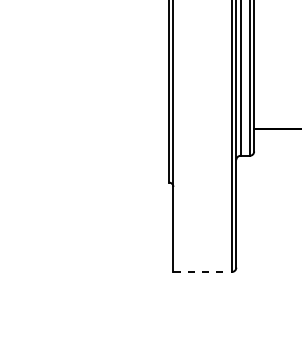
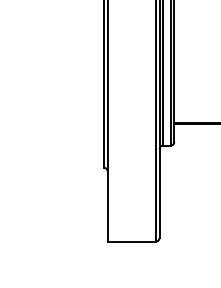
line: (203, 271) -> (132, 241), dashed -> solid

